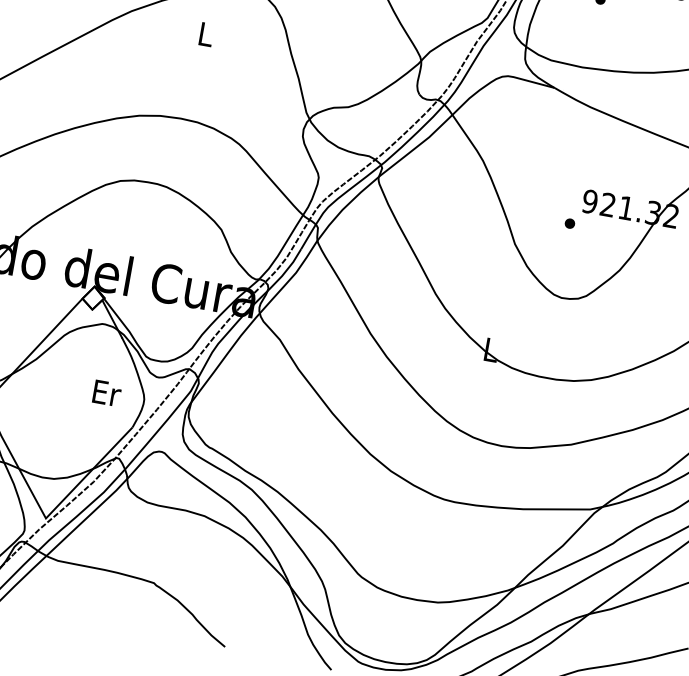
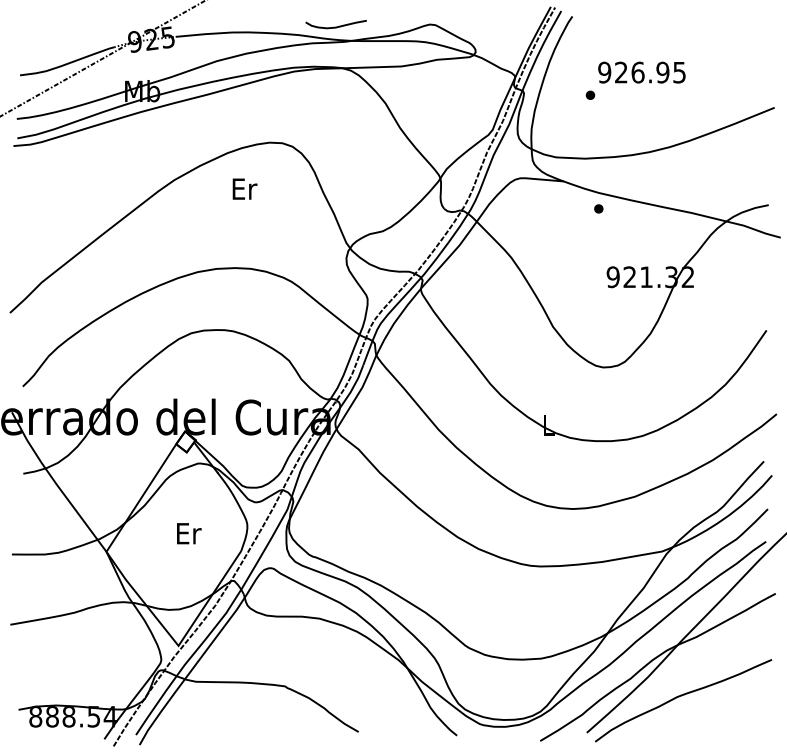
text: (206, 33) -> (244, 188), L -> Er
part: (569, 223) -> (598, 208), moved
text: (107, 393) -> (189, 533), moved

